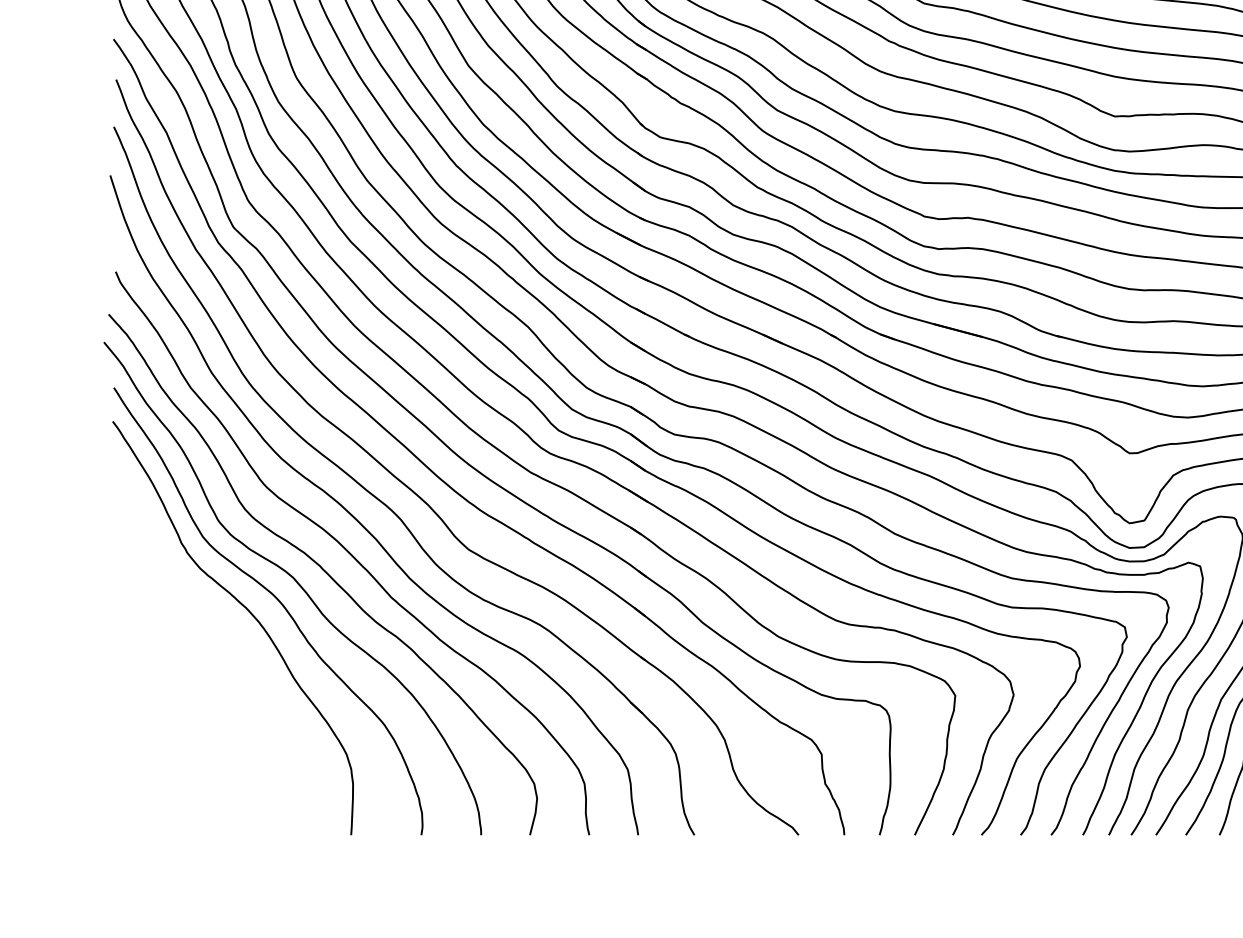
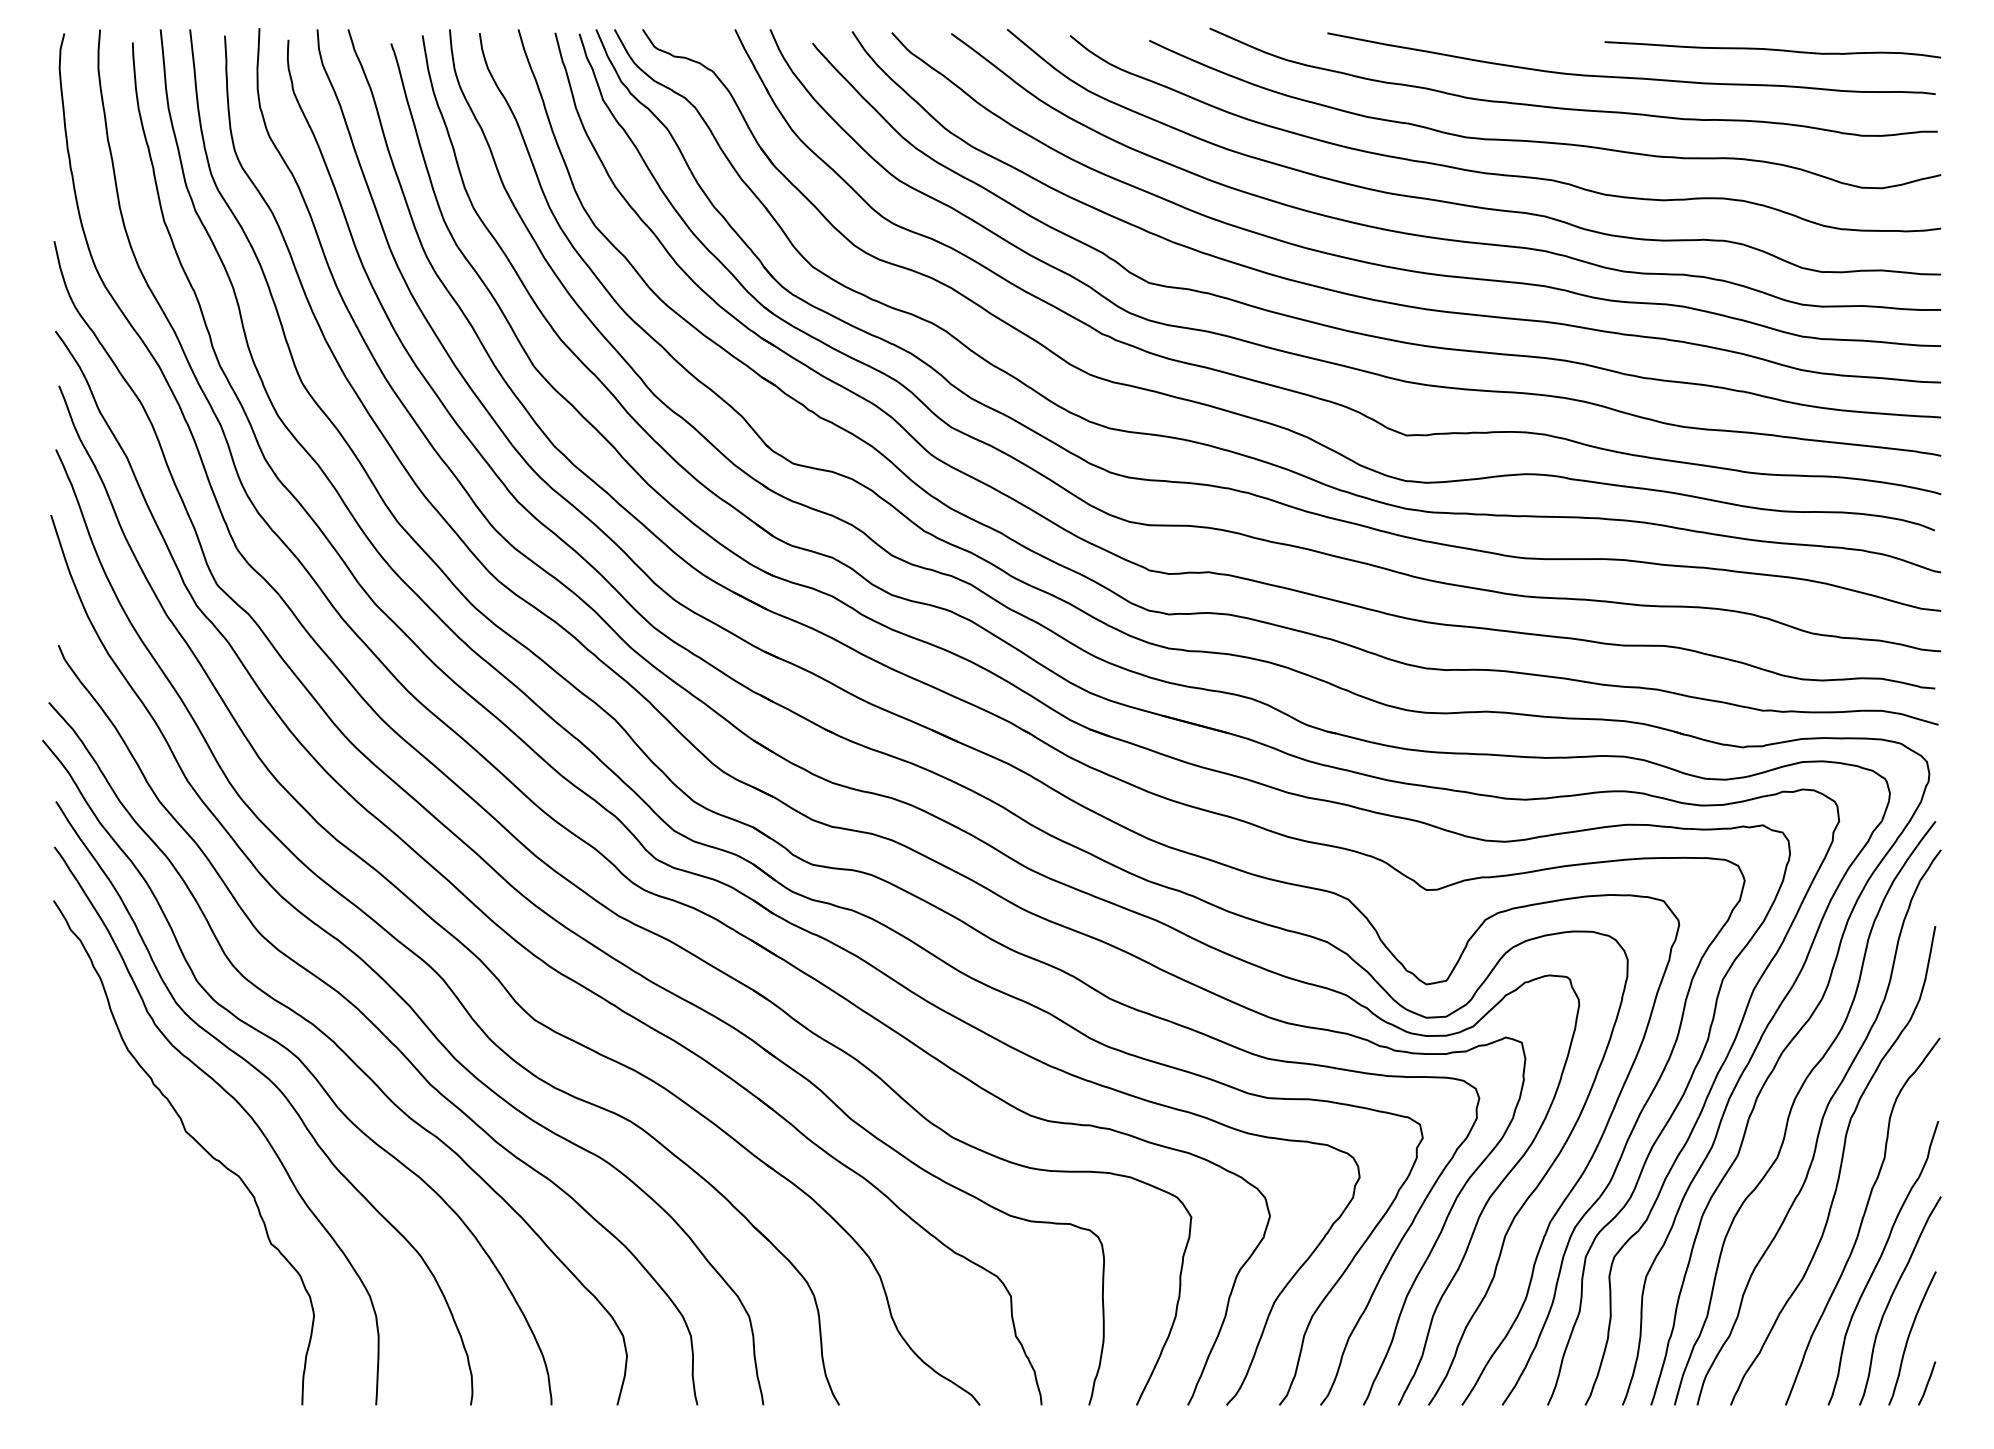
curve: (216, 638) -> (194, 1140), added

